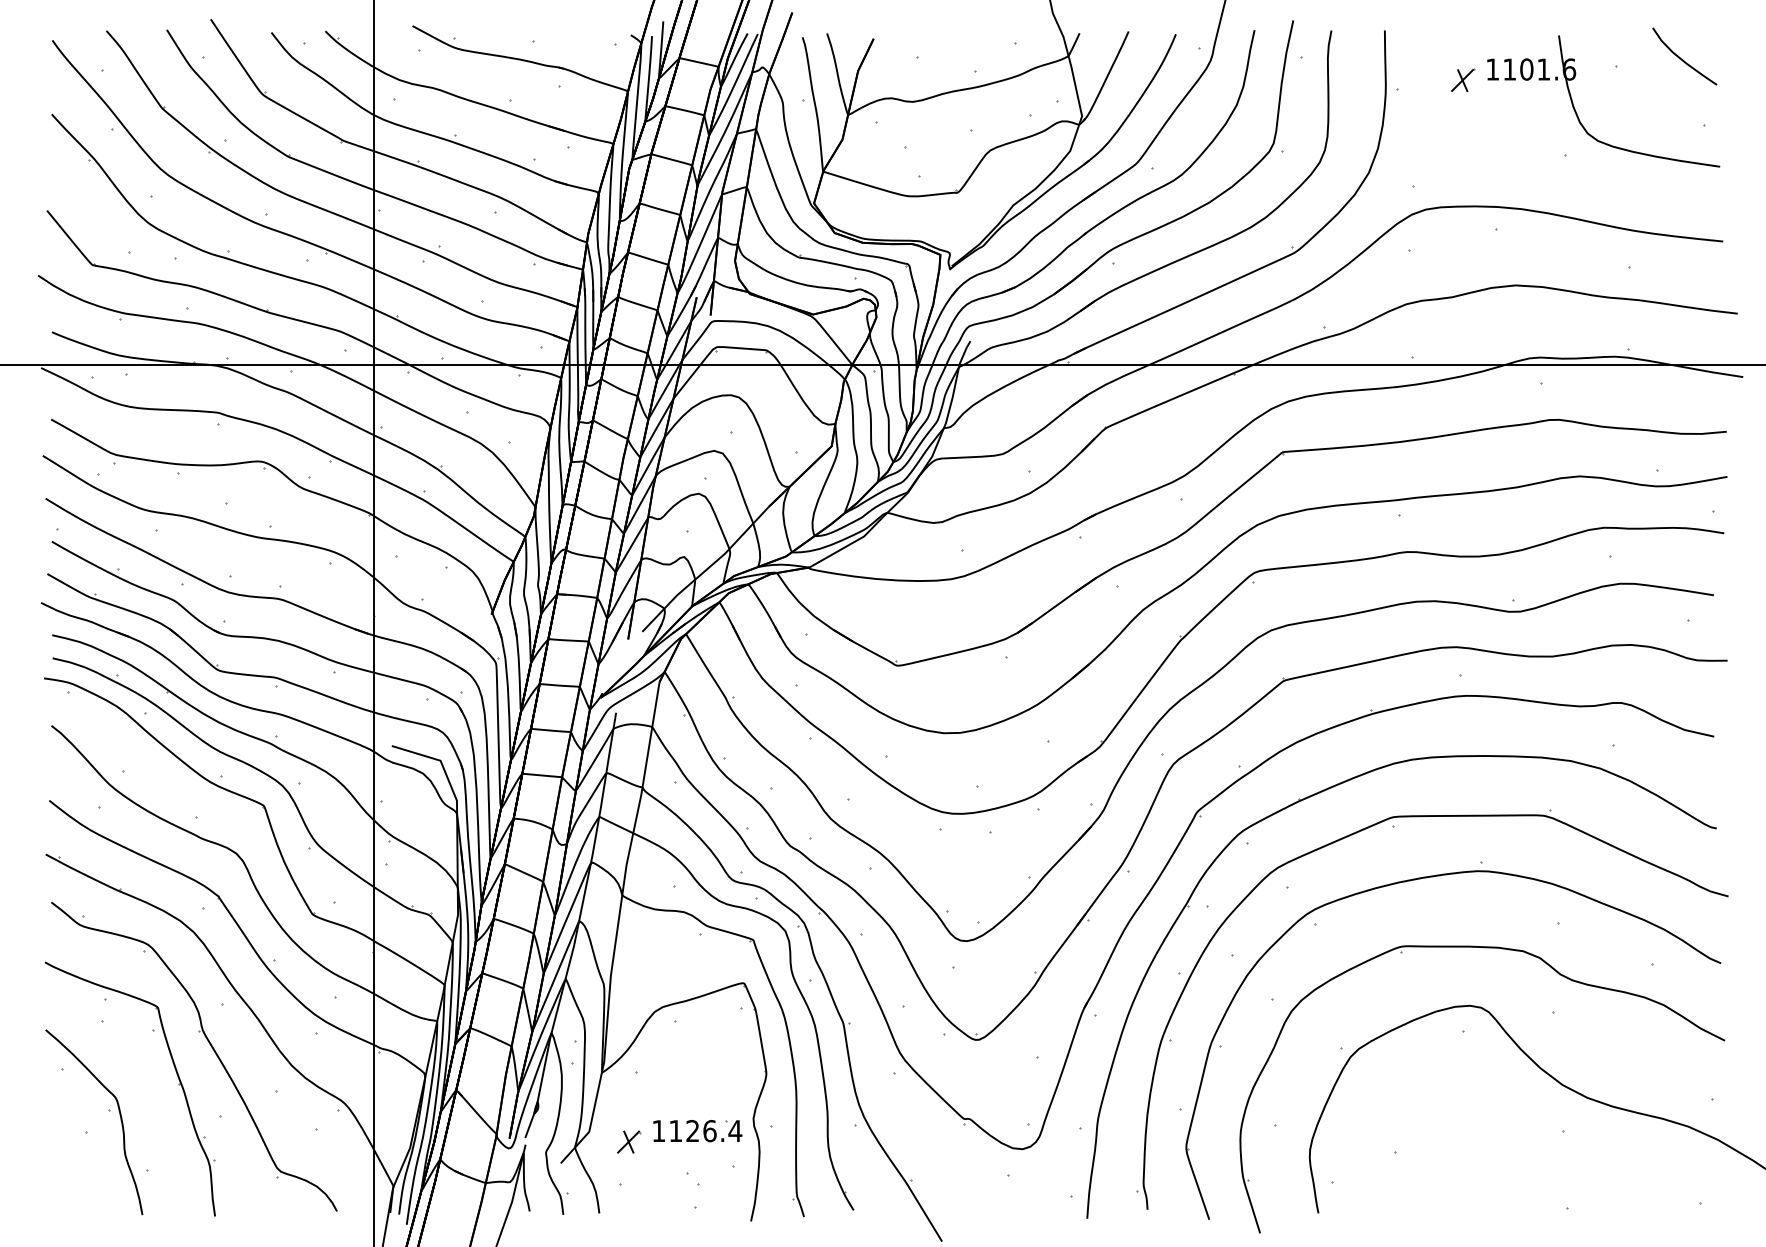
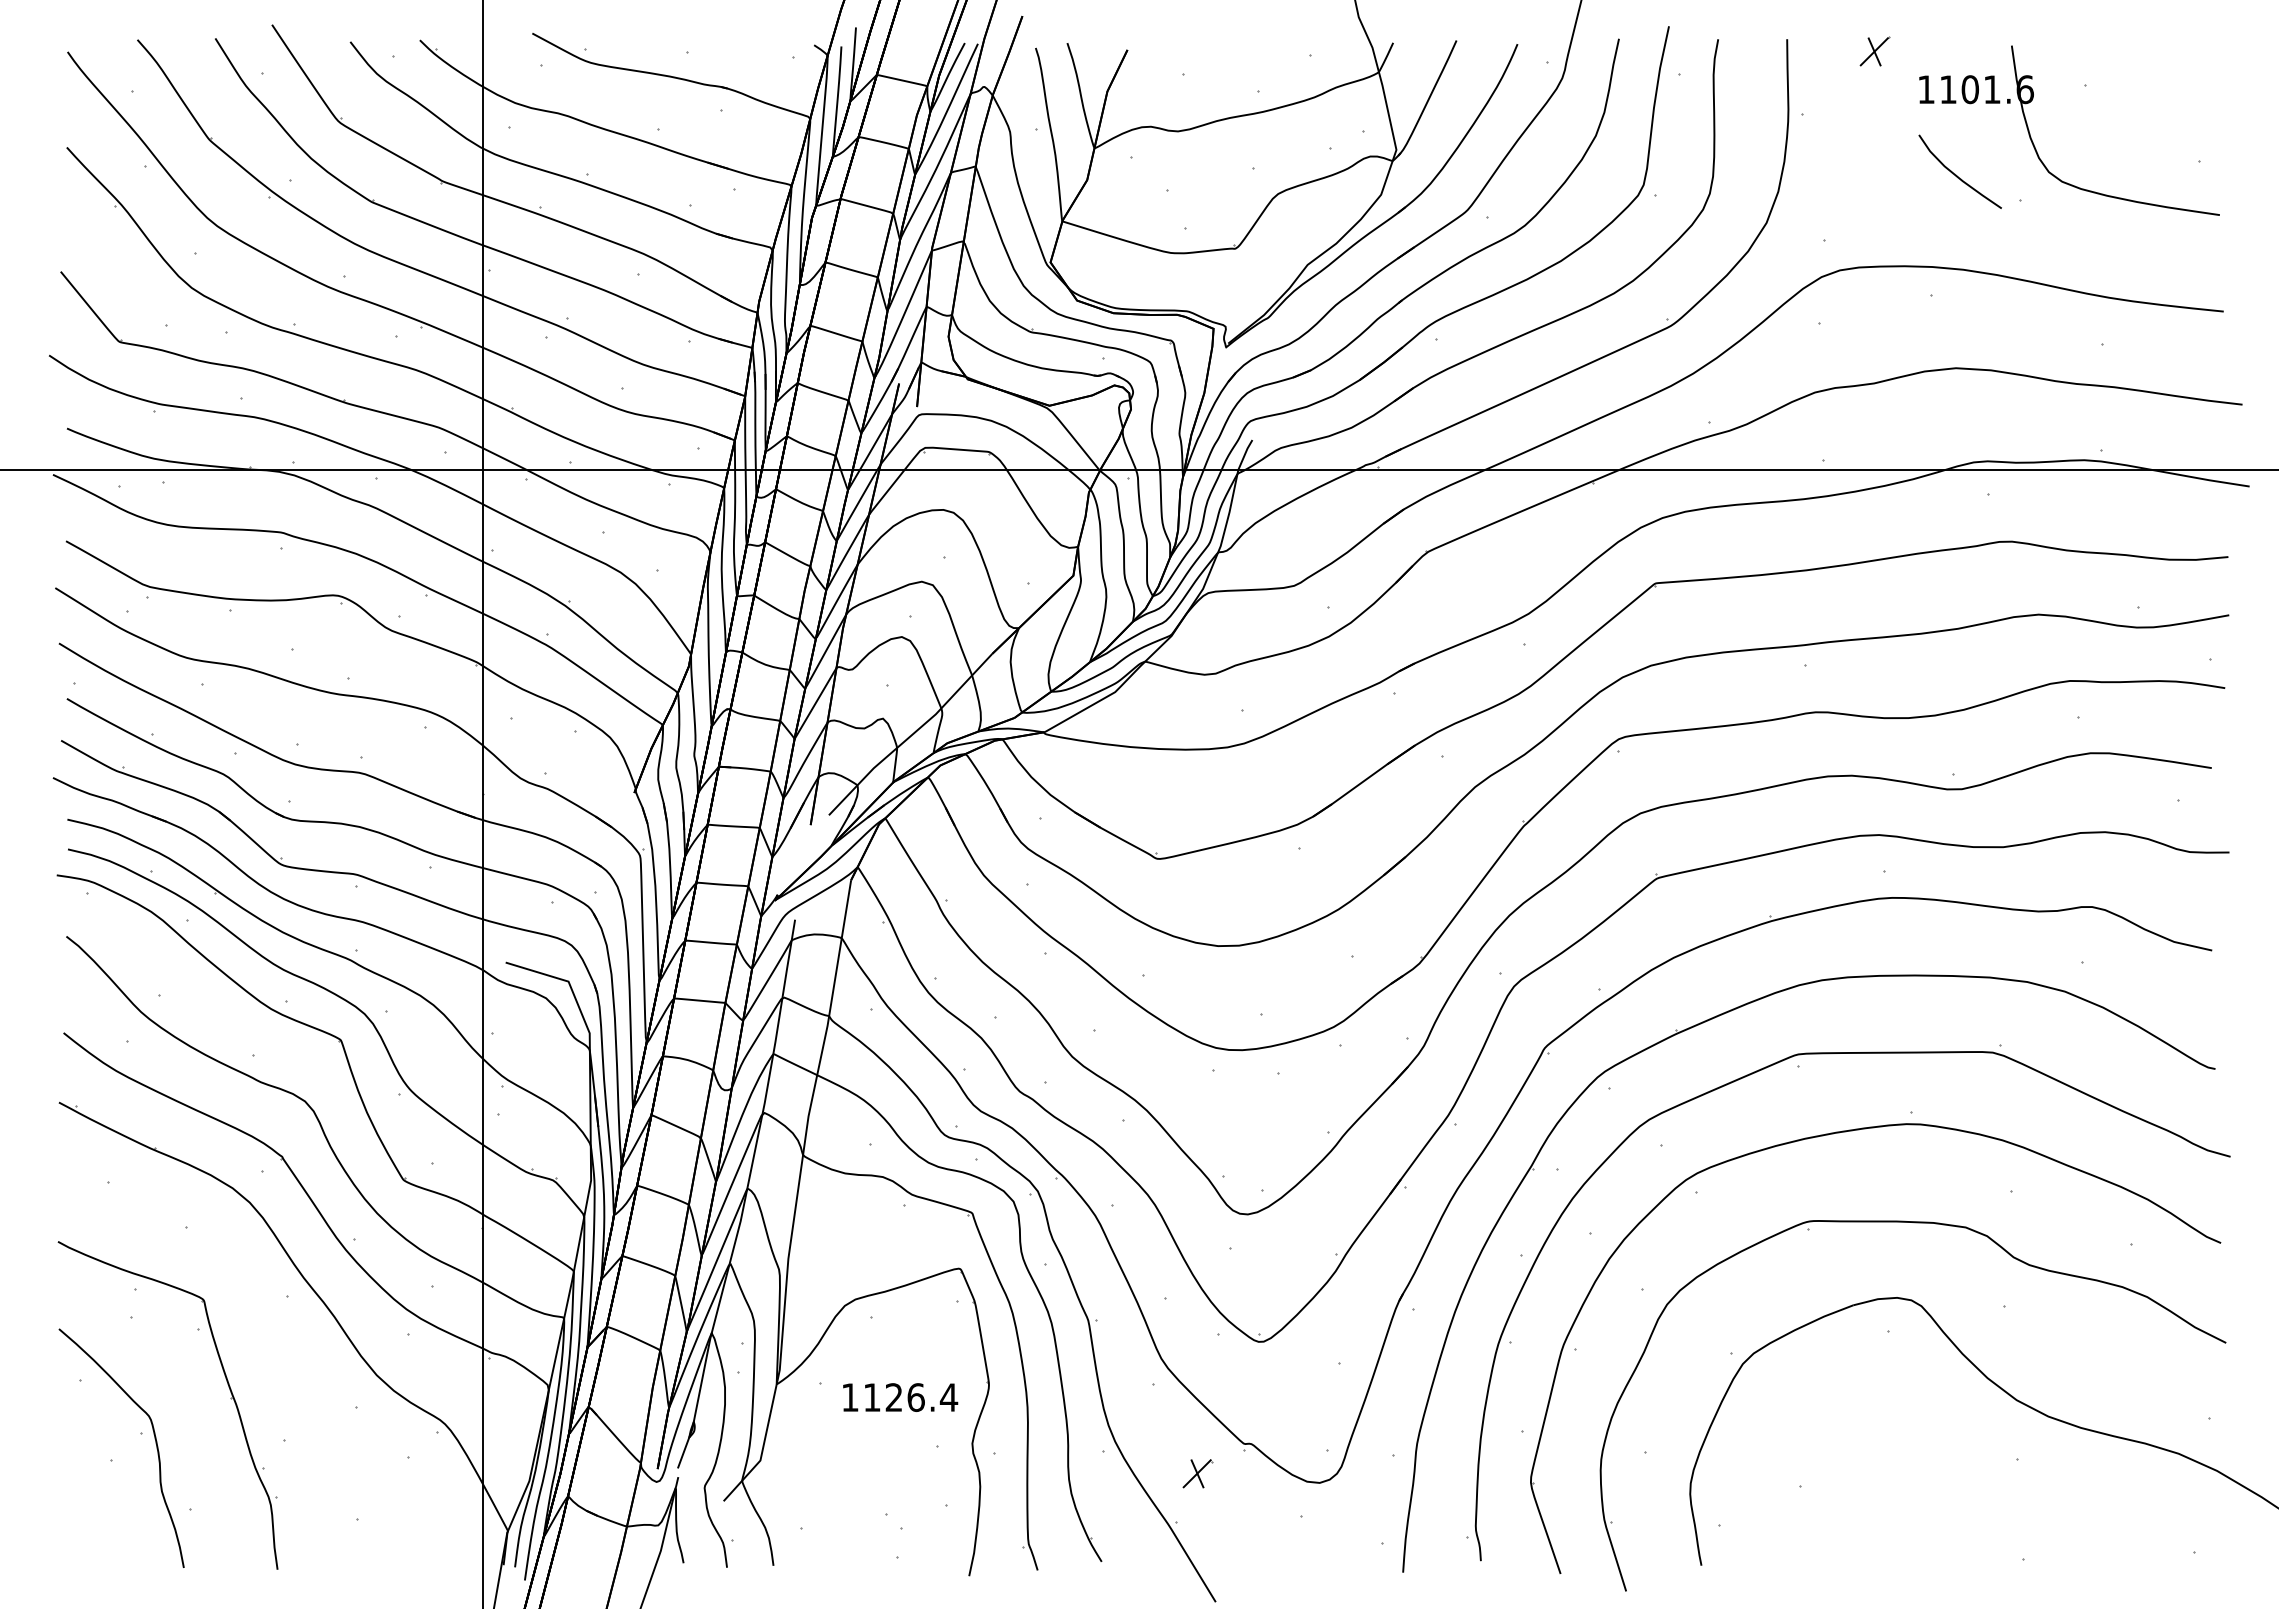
curve: (1681, 58) -> (1956, 174), moved
part: (1462, 80) -> (1874, 51), moved
part: (210, 1045) -> (271, 1349), removed
text: (697, 1131) -> (900, 1397), moved
part: (628, 1141) -> (1197, 1473), moved

